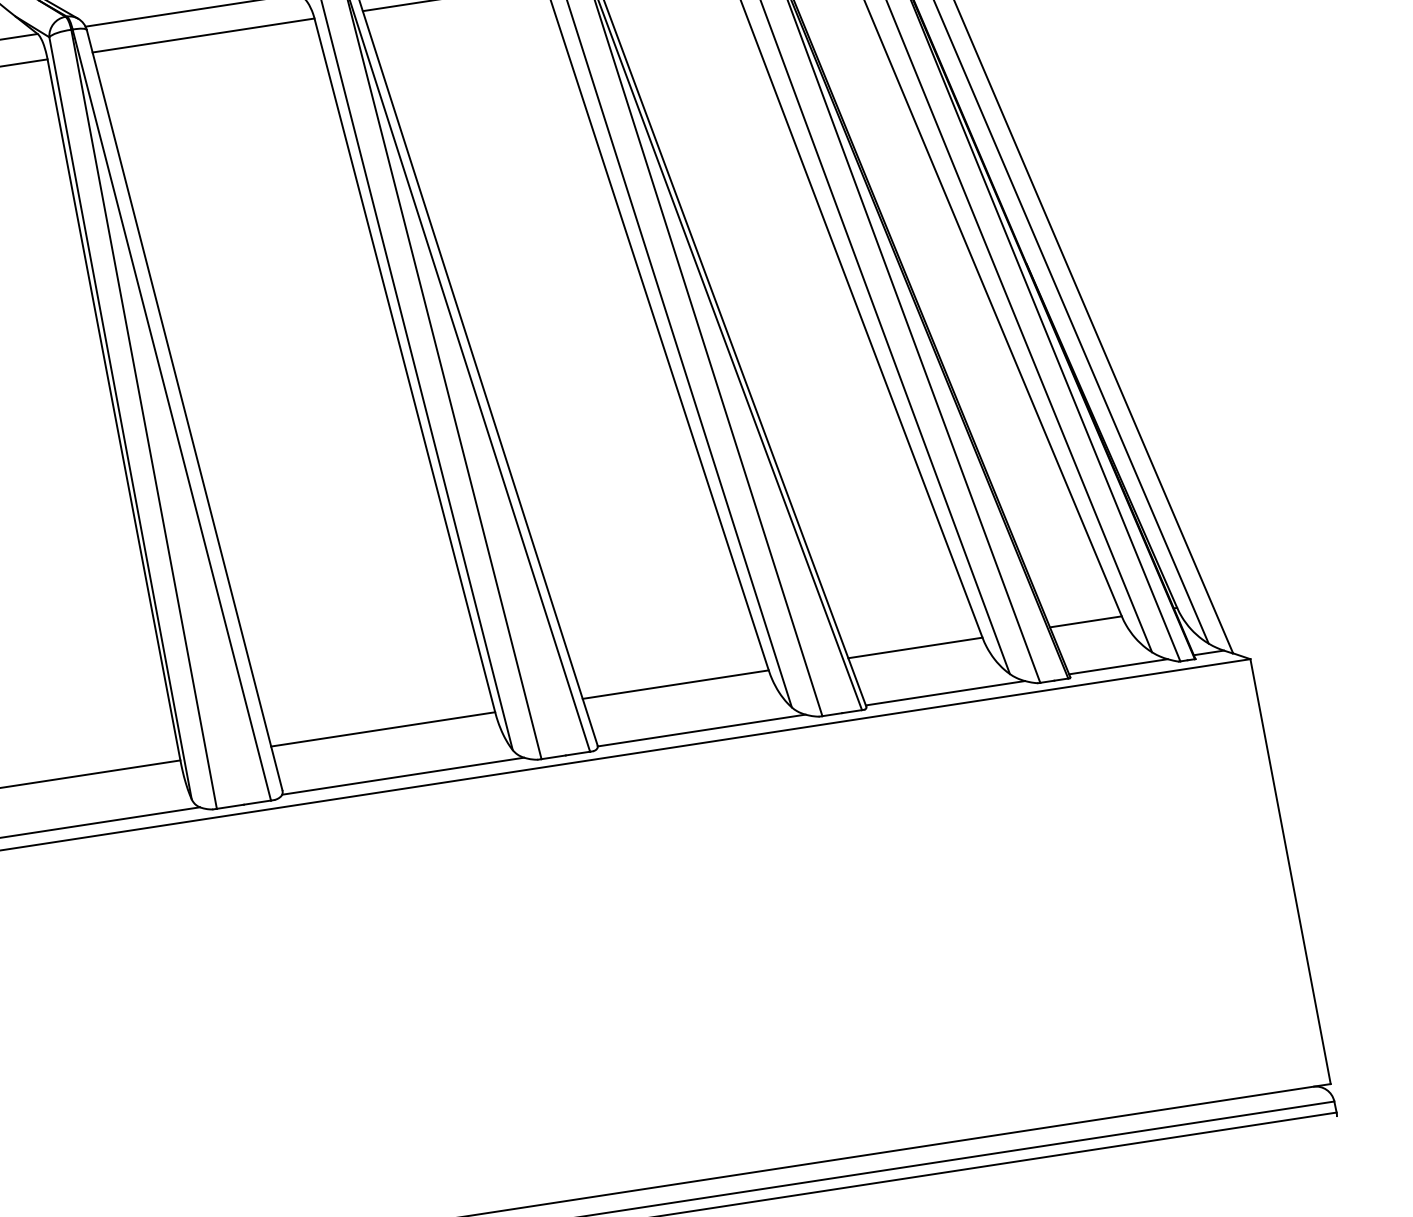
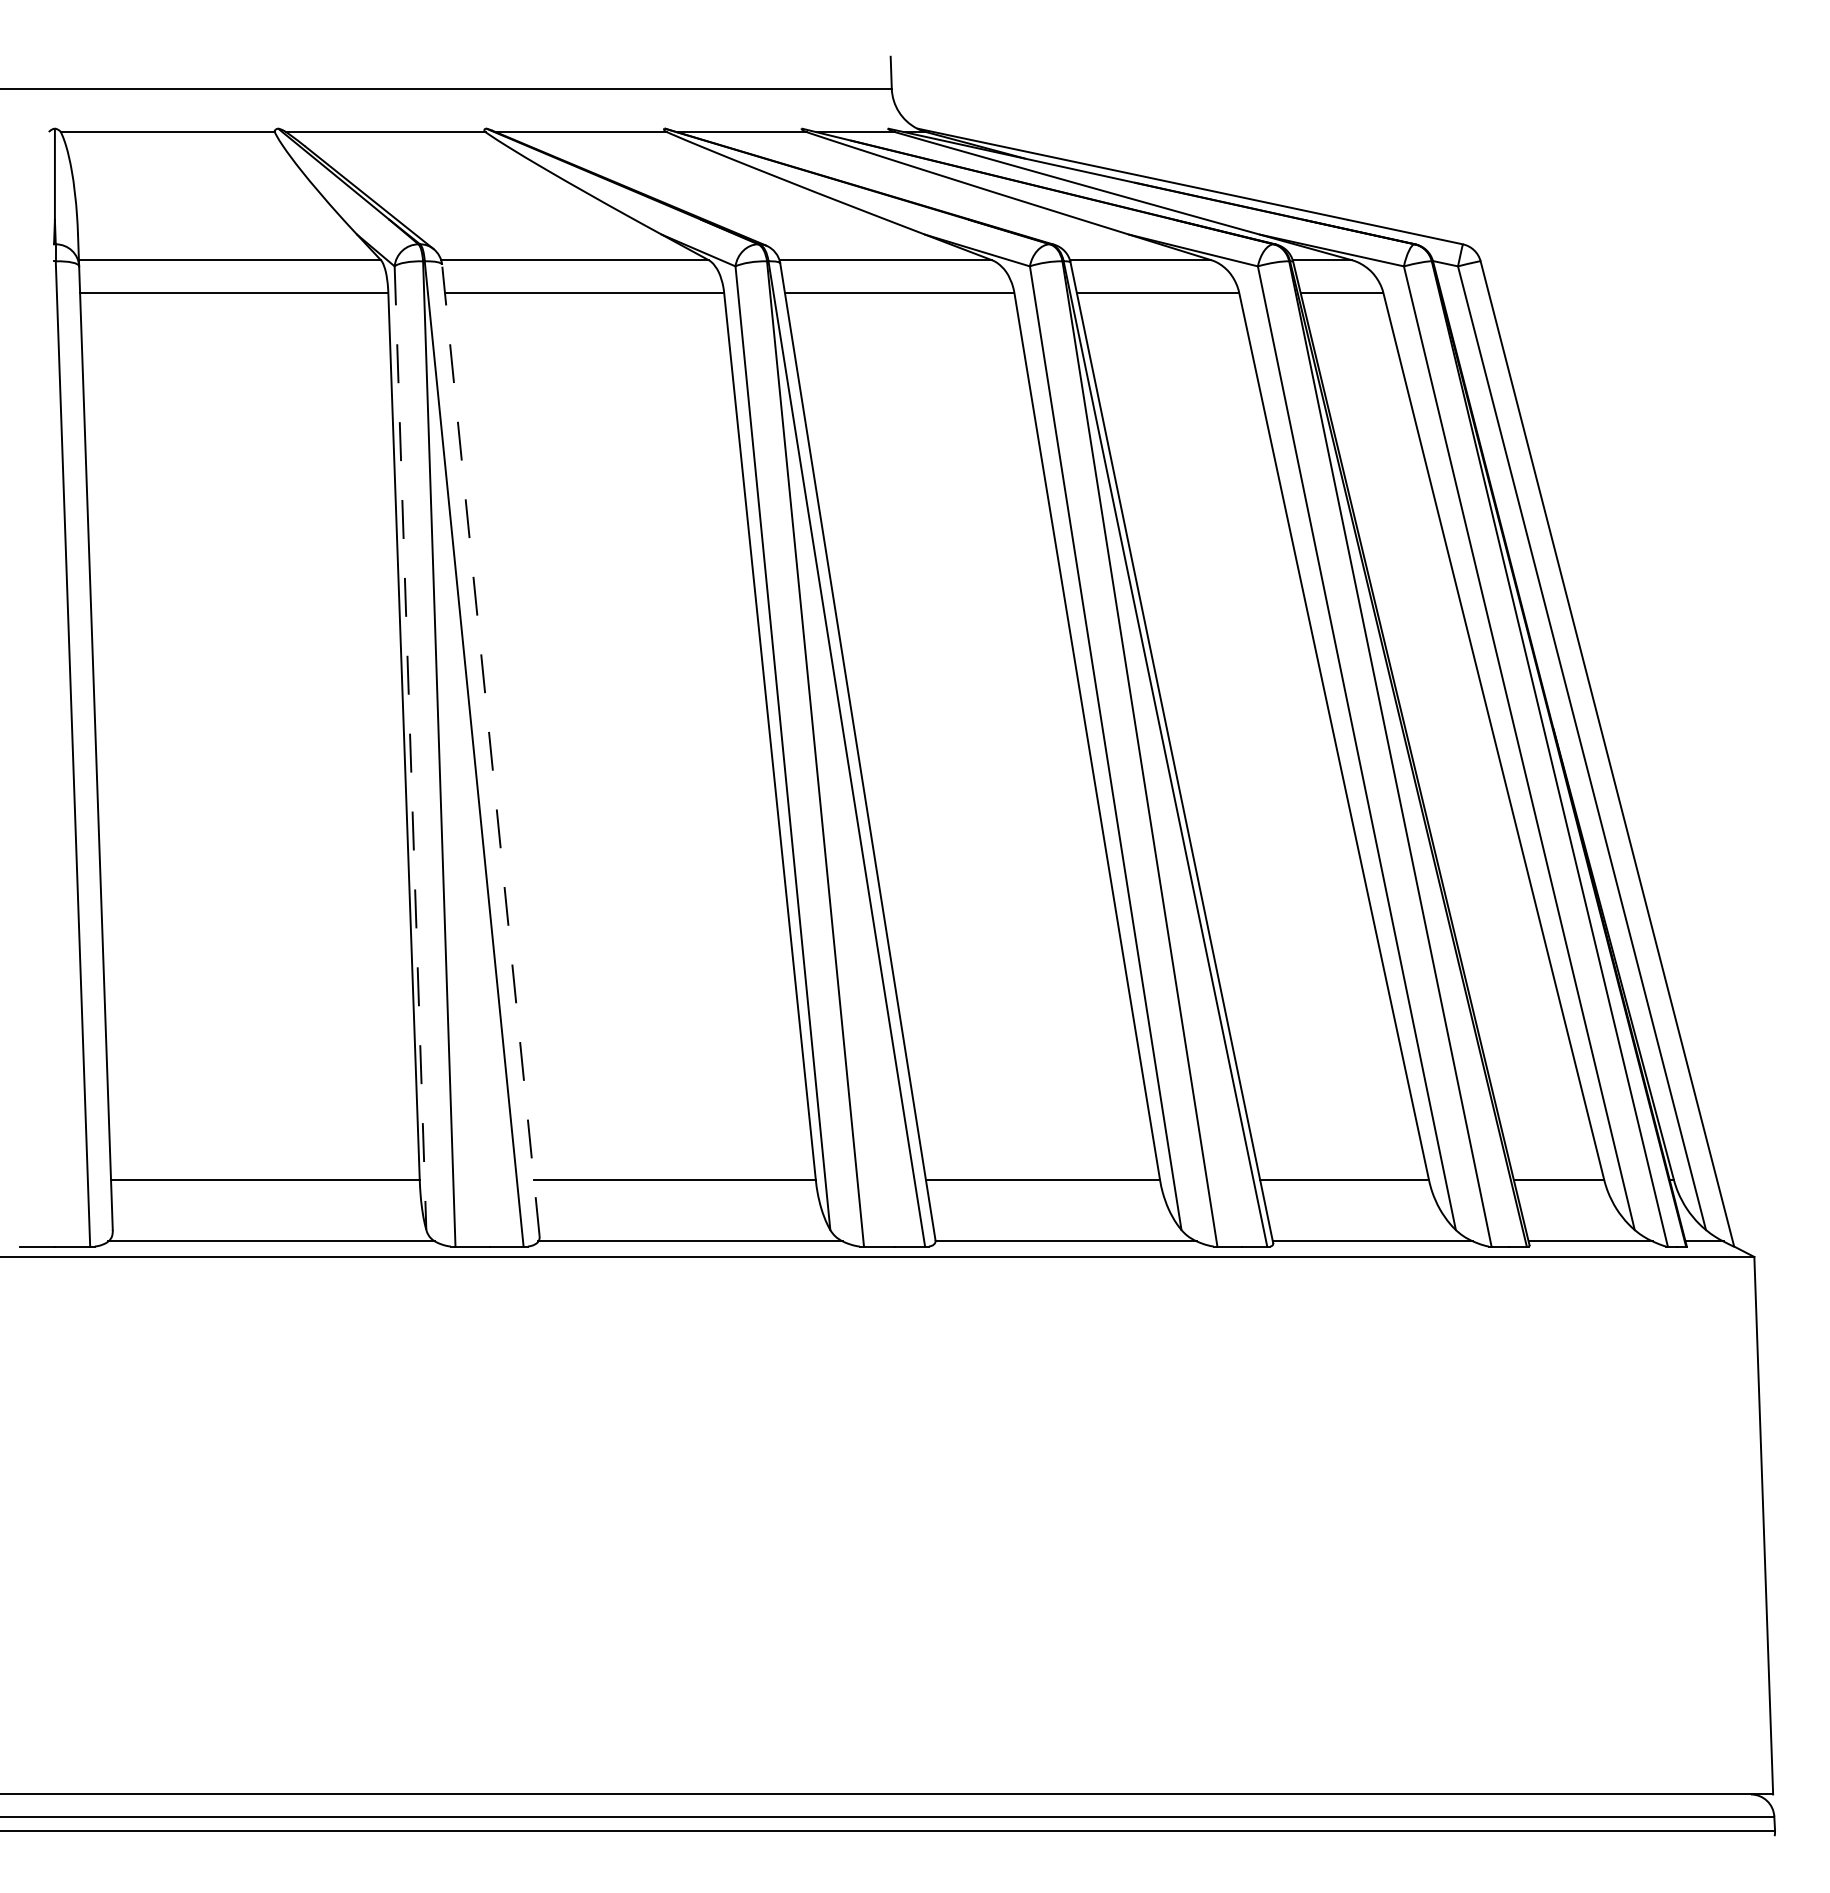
line: (184, 410) -> (490, 750), solid -> dashed
line: (120, 418) -> (410, 748), solid -> dashed

